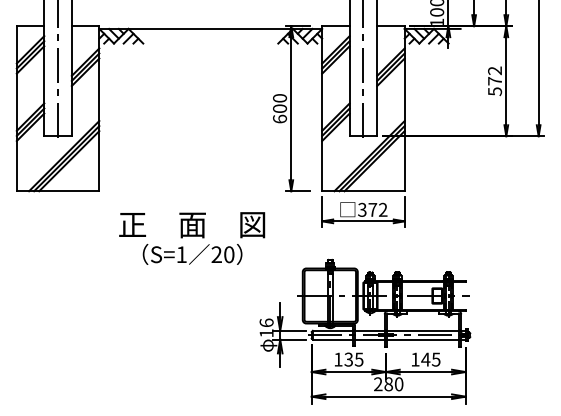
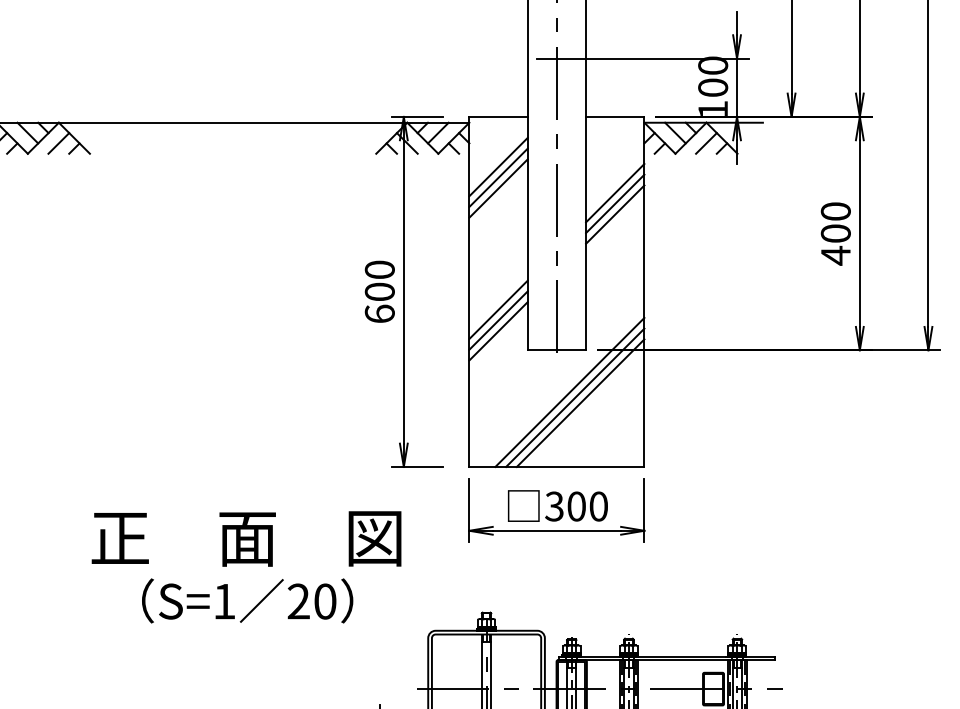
text: (495, 81) -> (836, 234), 572 -> 400
text: (377, 209) -> (586, 505), 372 -> 300
text: (192, 238) -> (247, 567), moved

